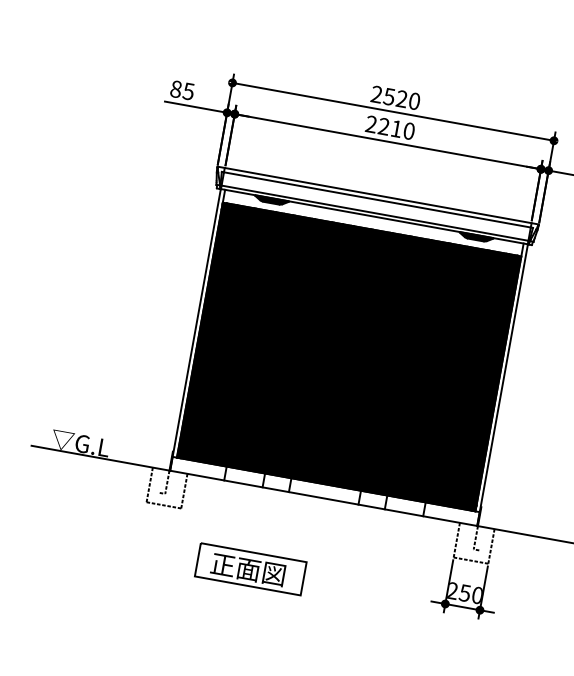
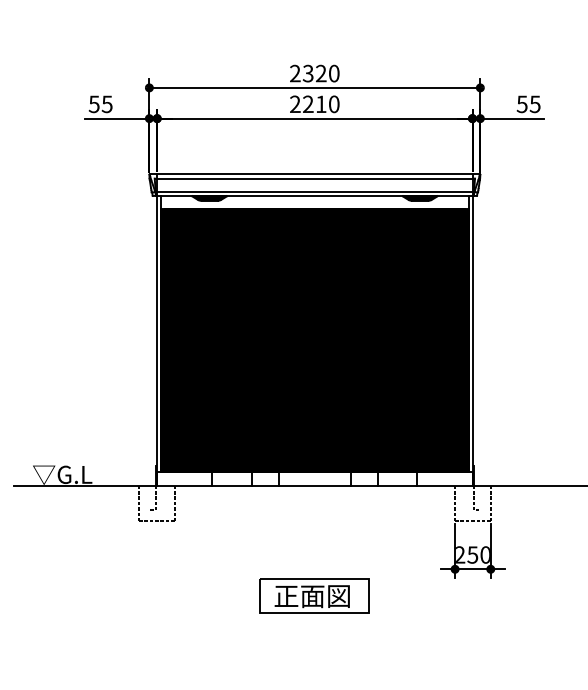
text: (175, 89) -> (93, 104), 85 -> 55
text: (389, 95) -> (308, 72), 2520 -> 2320
part: (250, 569) -> (314, 595), moved

